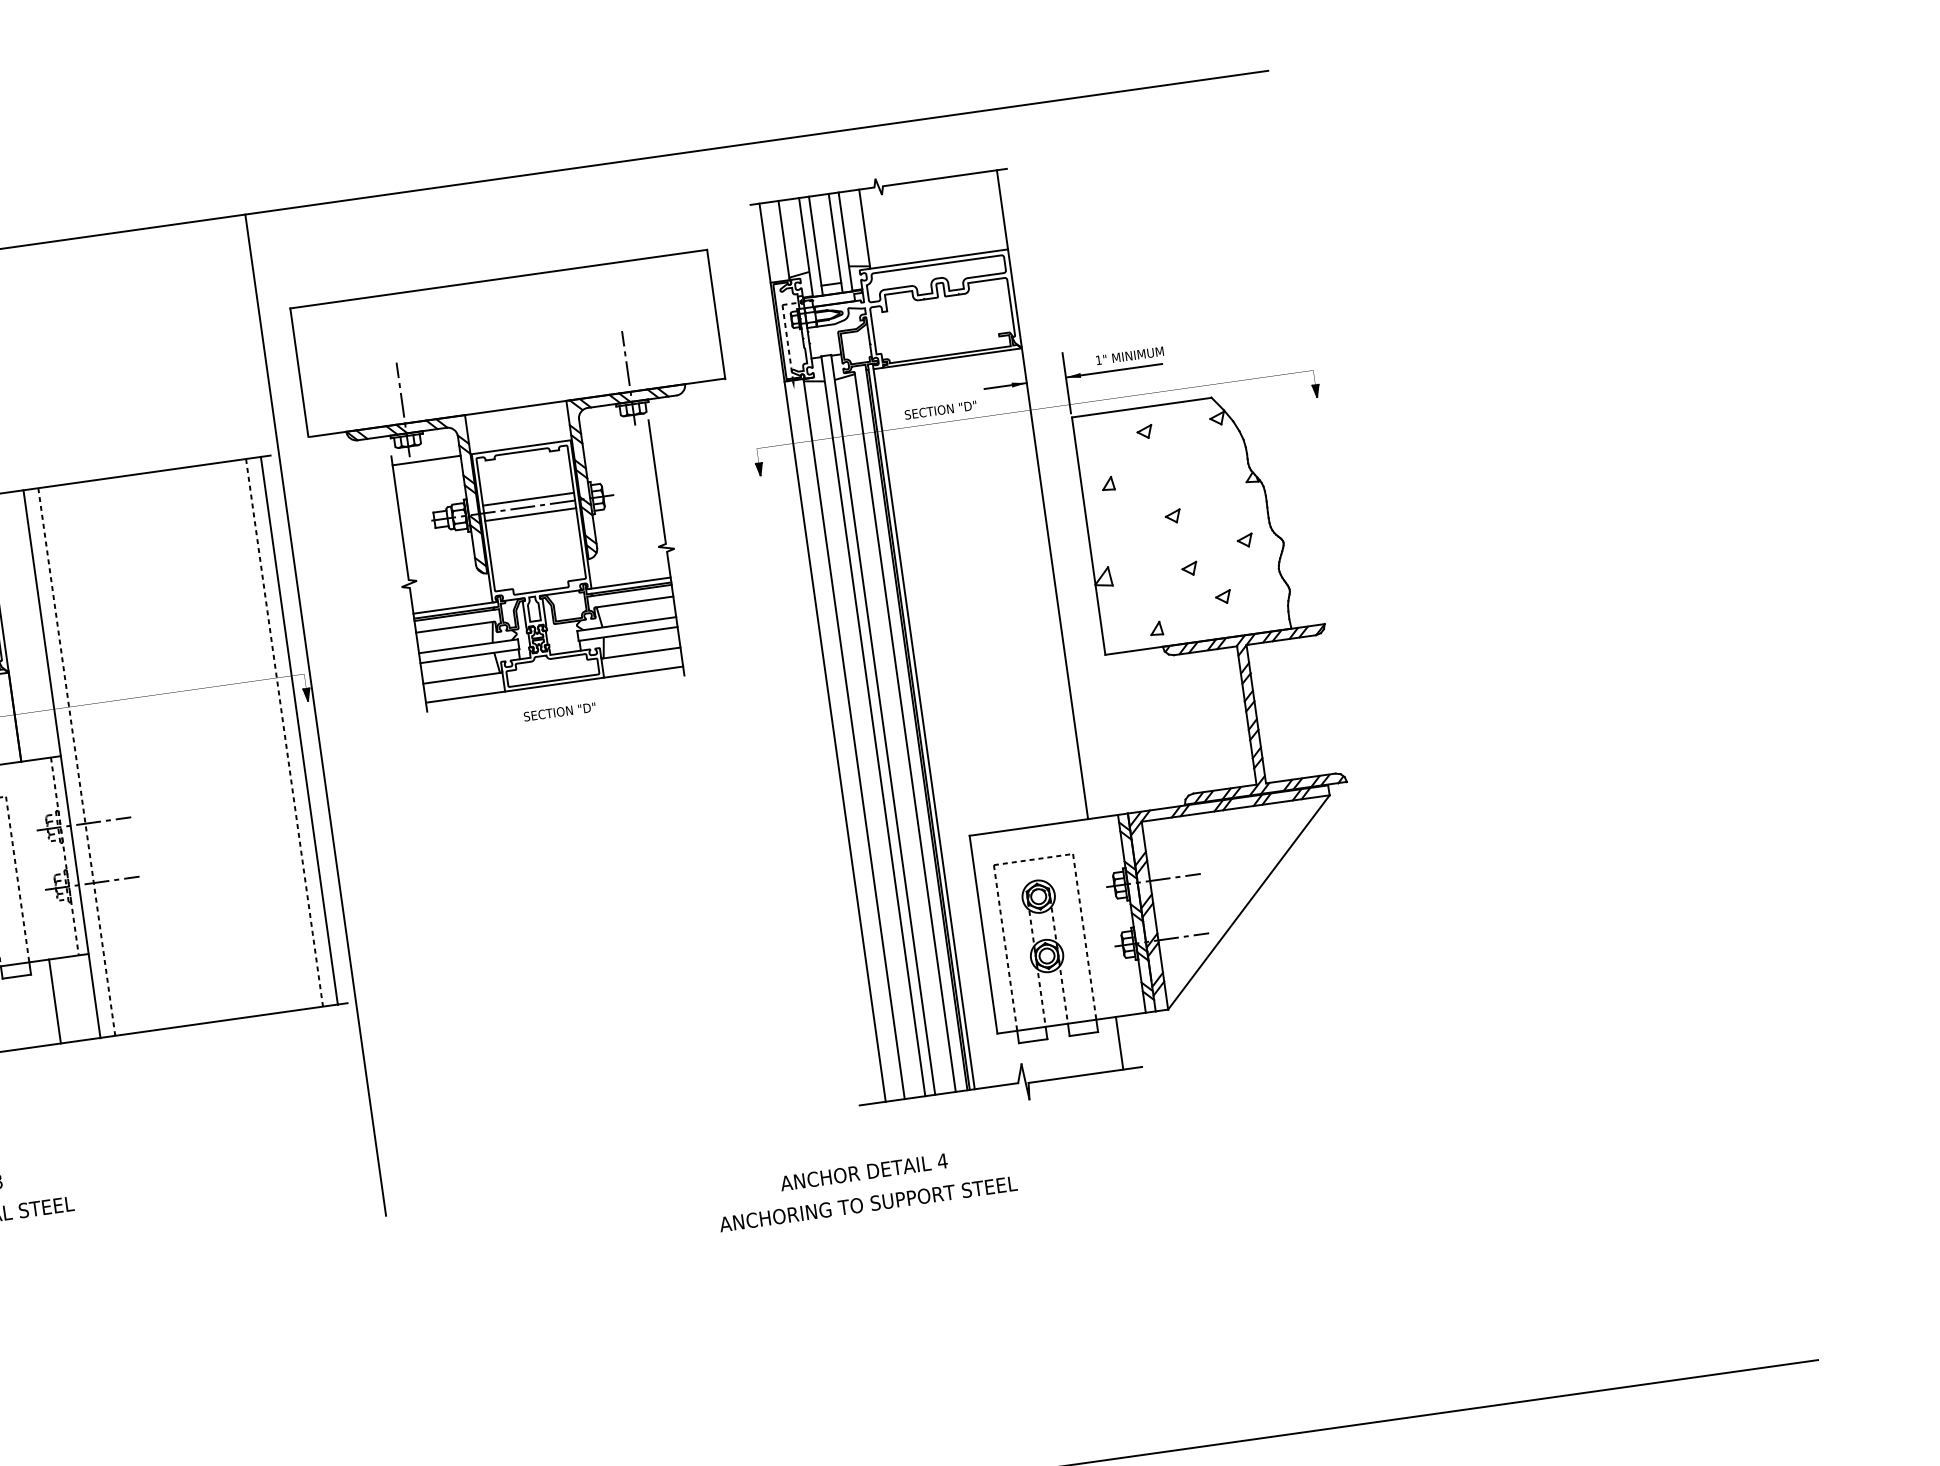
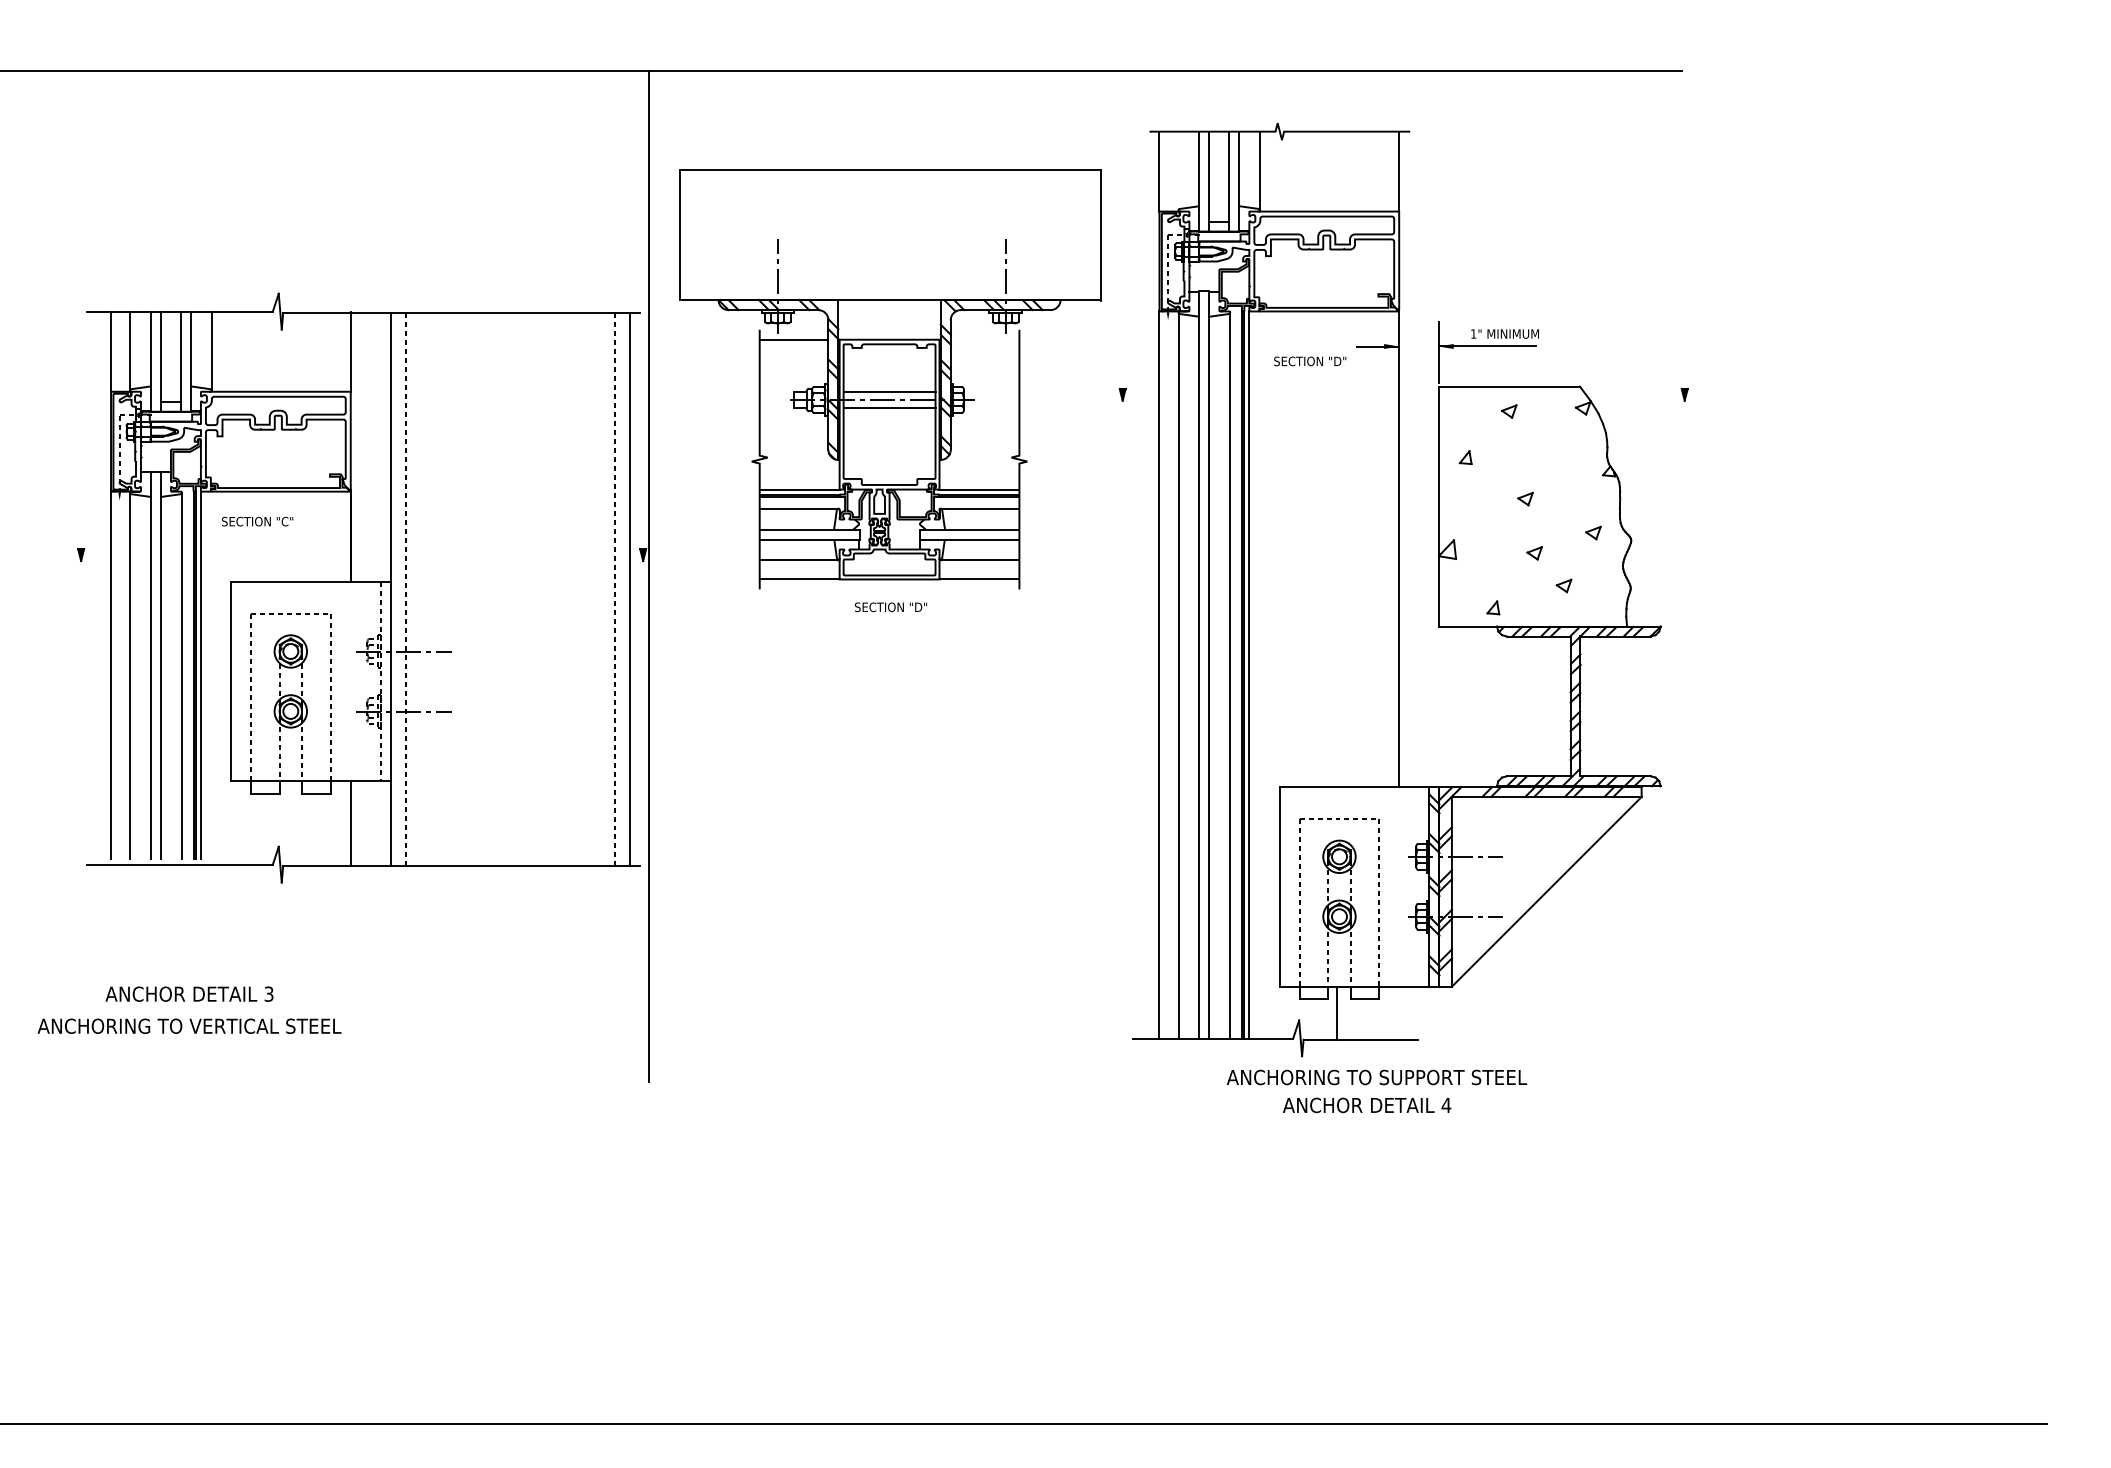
line: (783, 239) -> (1178, 170), removed
line: (1119, 1042) -> (1337, 1012), moved
text: (864, 1172) -> (1367, 1105), moved
text: (867, 1204) -> (1376, 1077), moved

